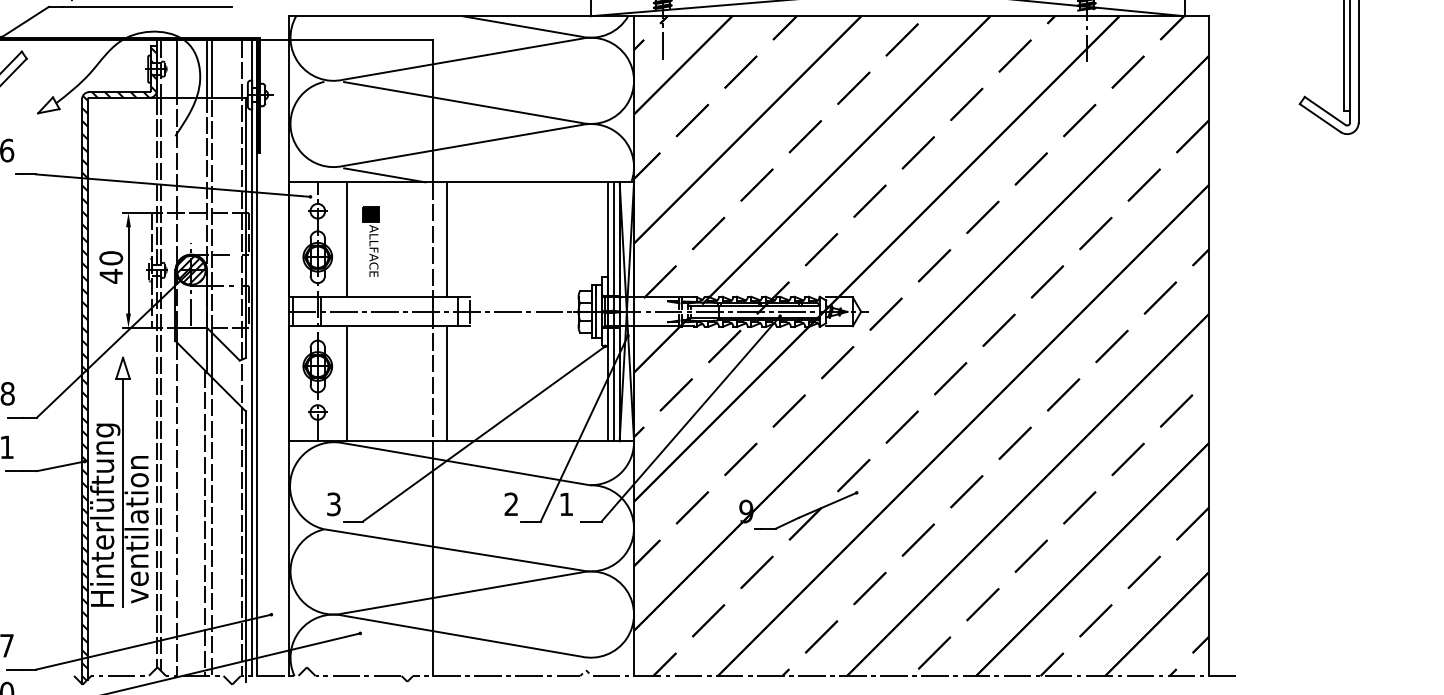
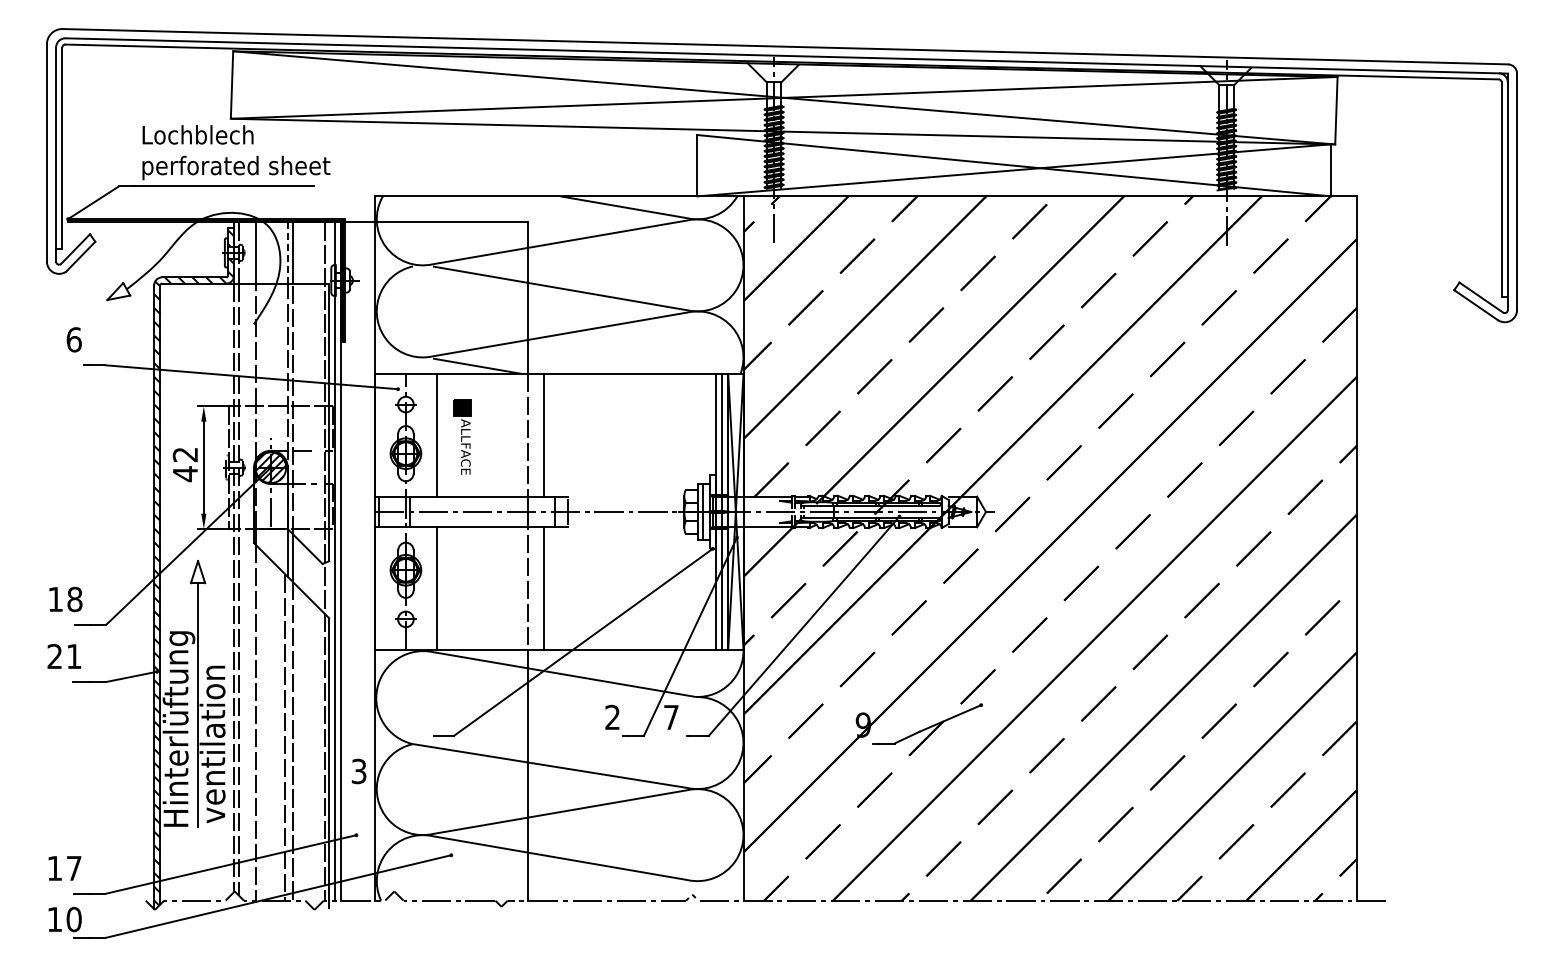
line: (207, 68) -> (288, 252), solid -> dashed
text: (111, 258) -> (185, 454), 40 -> 42
text: (333, 504) -> (358, 771), moved
text: (566, 504) -> (671, 717), 1 -> 7

